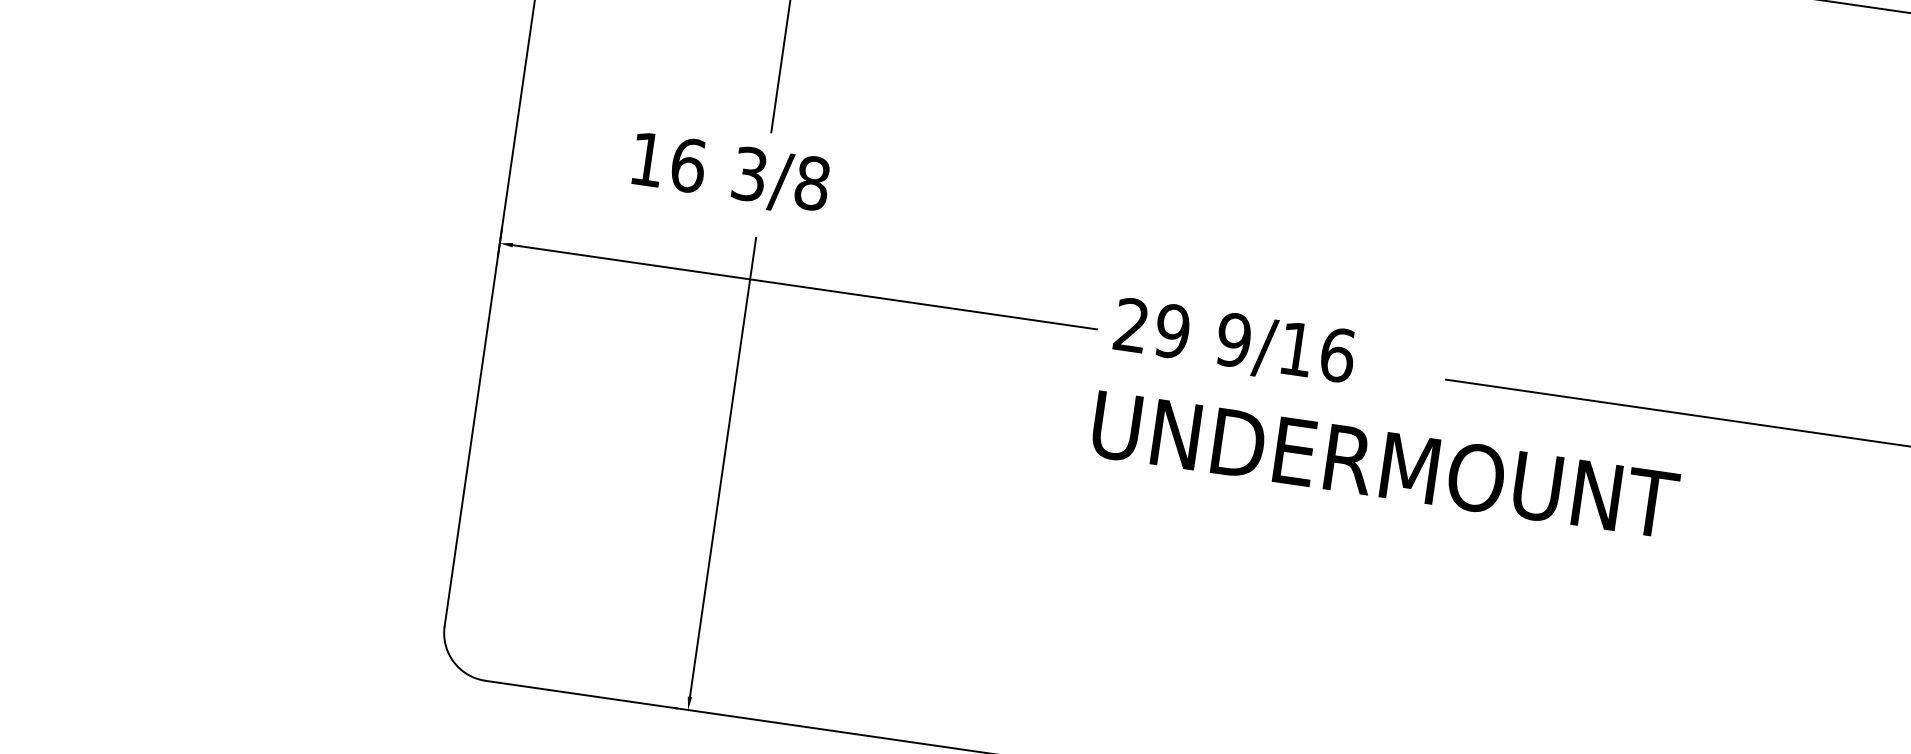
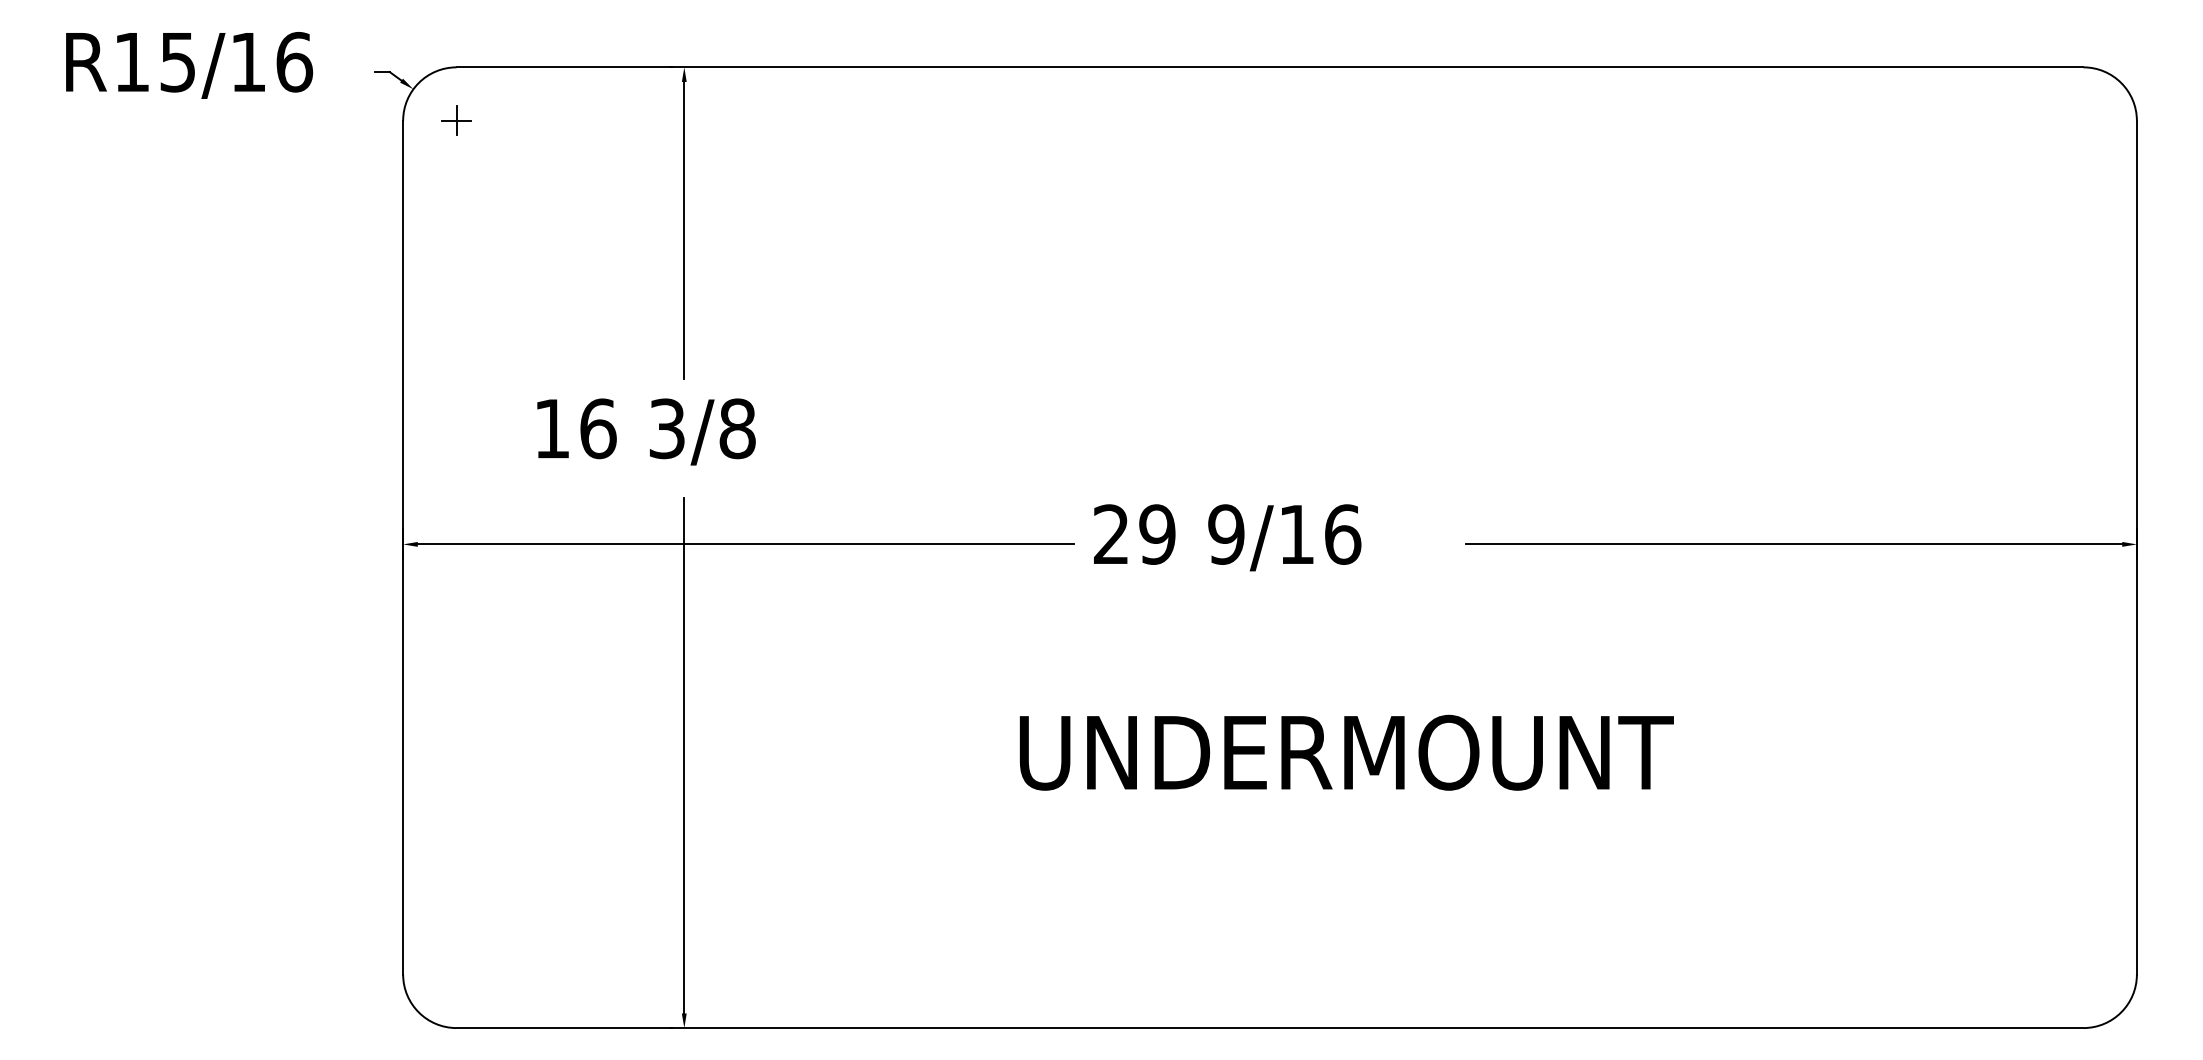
text: (1385, 464) -> (1346, 752), moved

